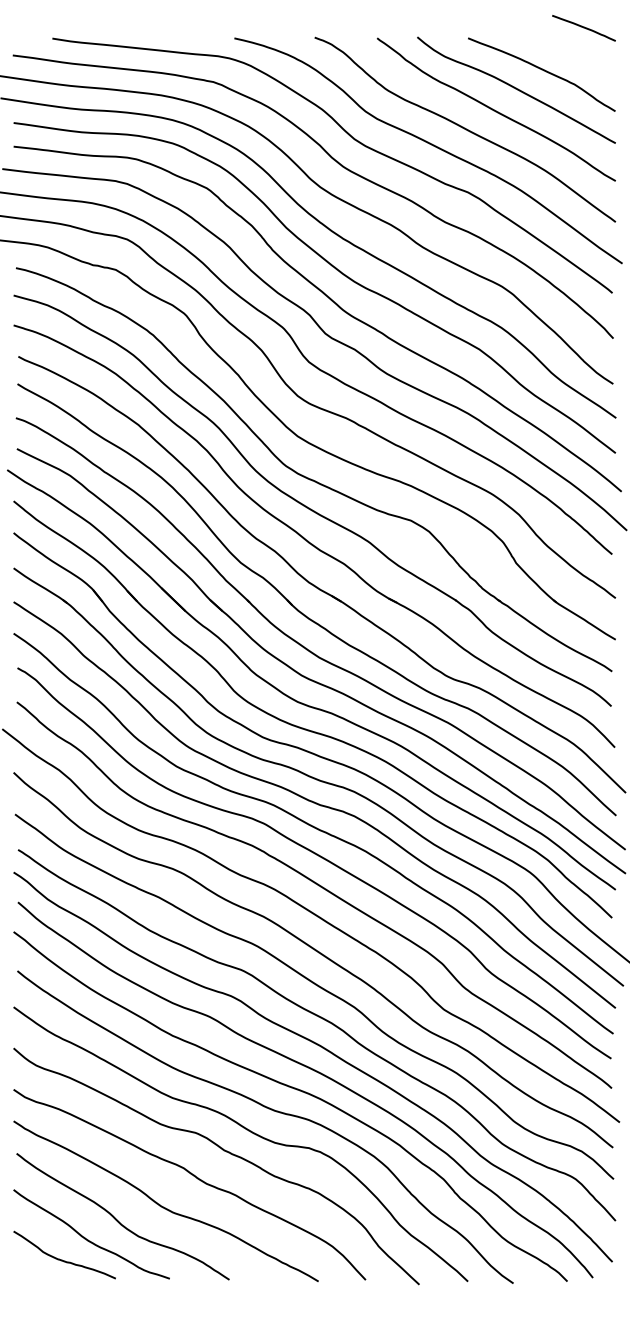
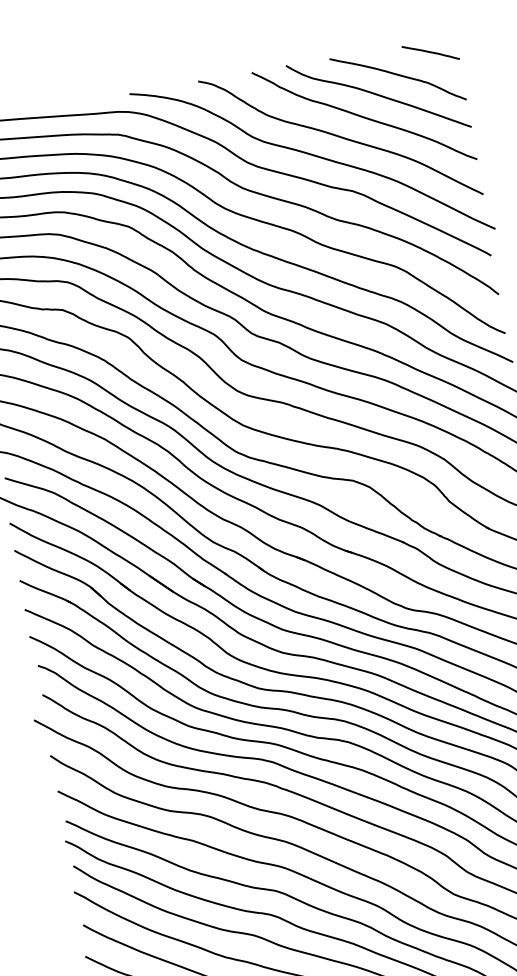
line: (583, 28) -> (430, 53), moved

